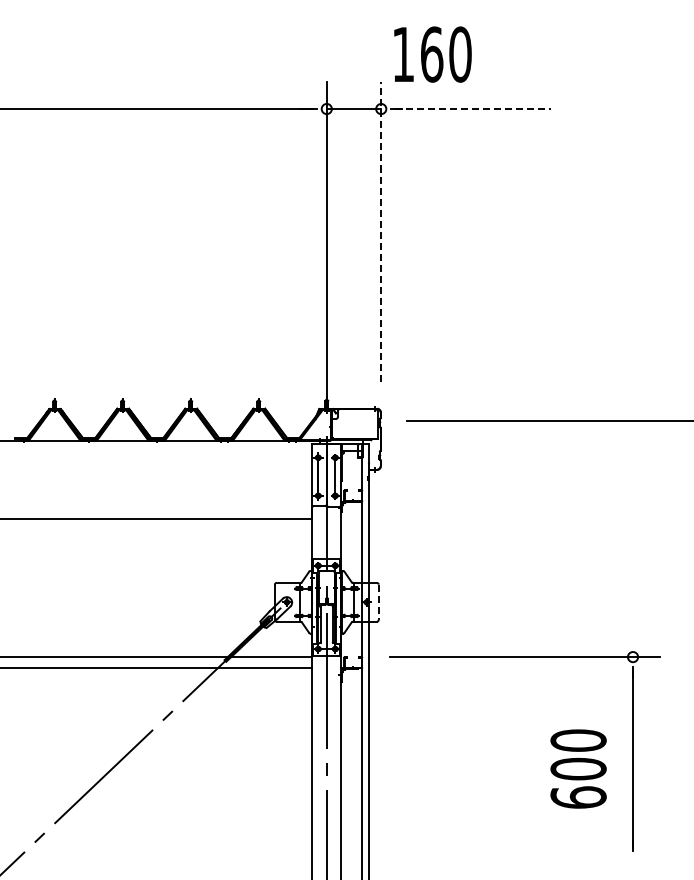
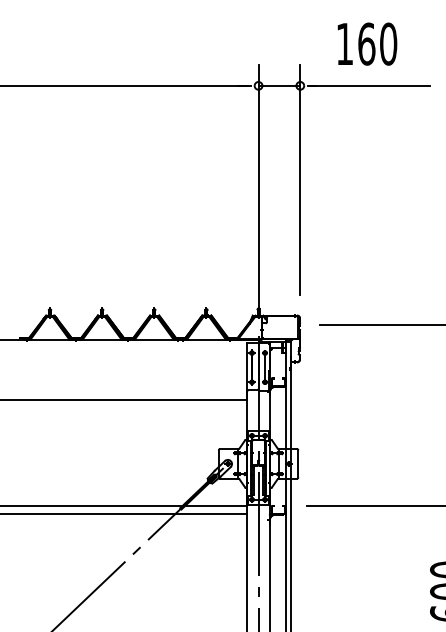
text: (432, 54) -> (367, 44), moved
line: (473, 109) -> (370, 86), dashed -> solid
line: (381, 231) -> (300, 179), dashed -> solid
line: (378, 602) -> (298, 464), dashed -> solid

